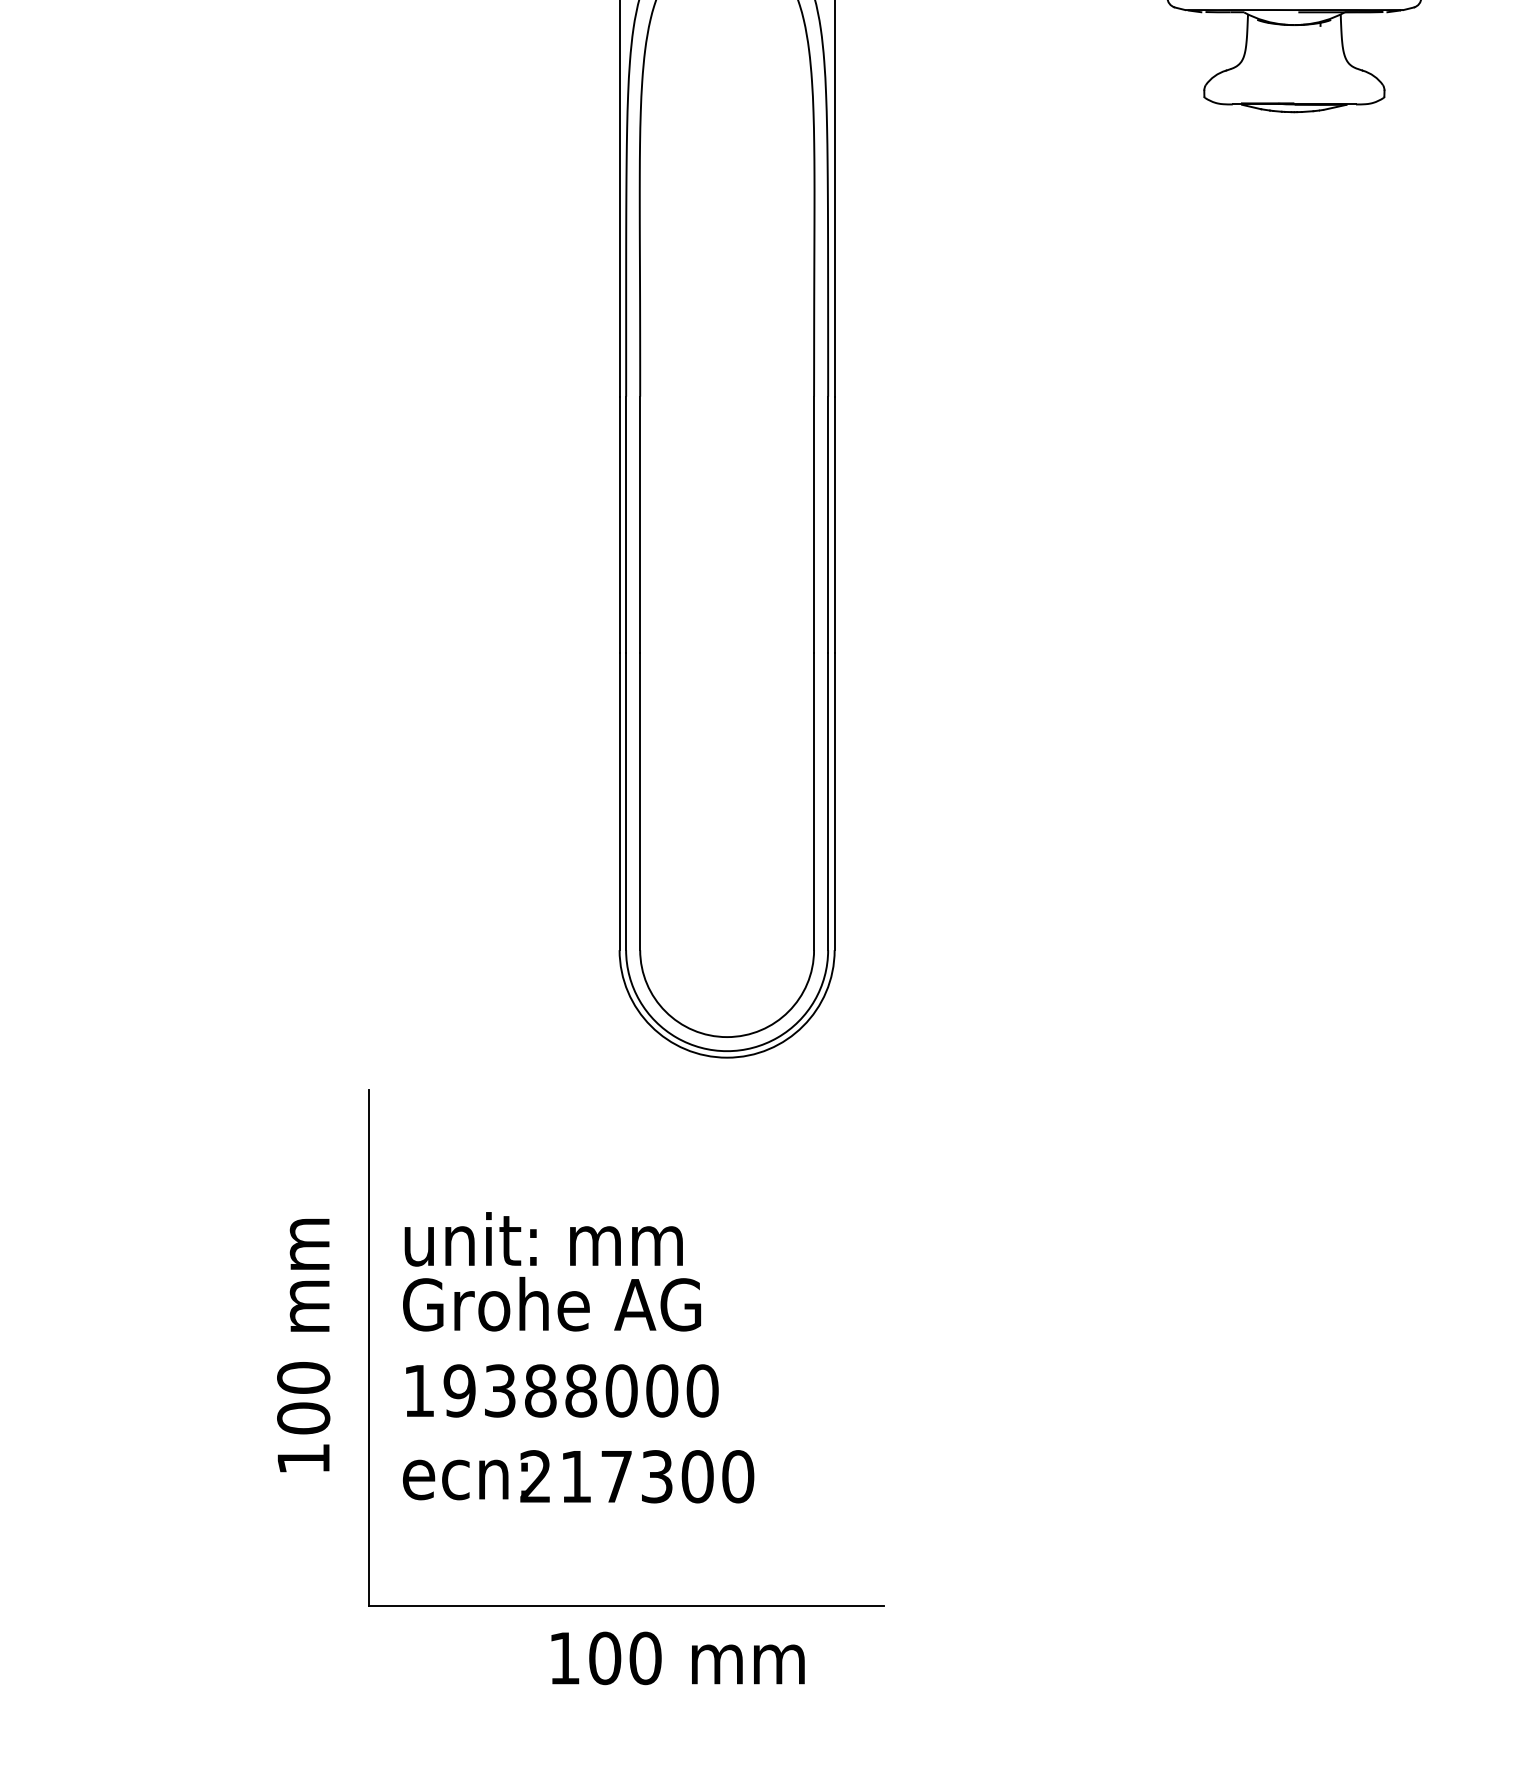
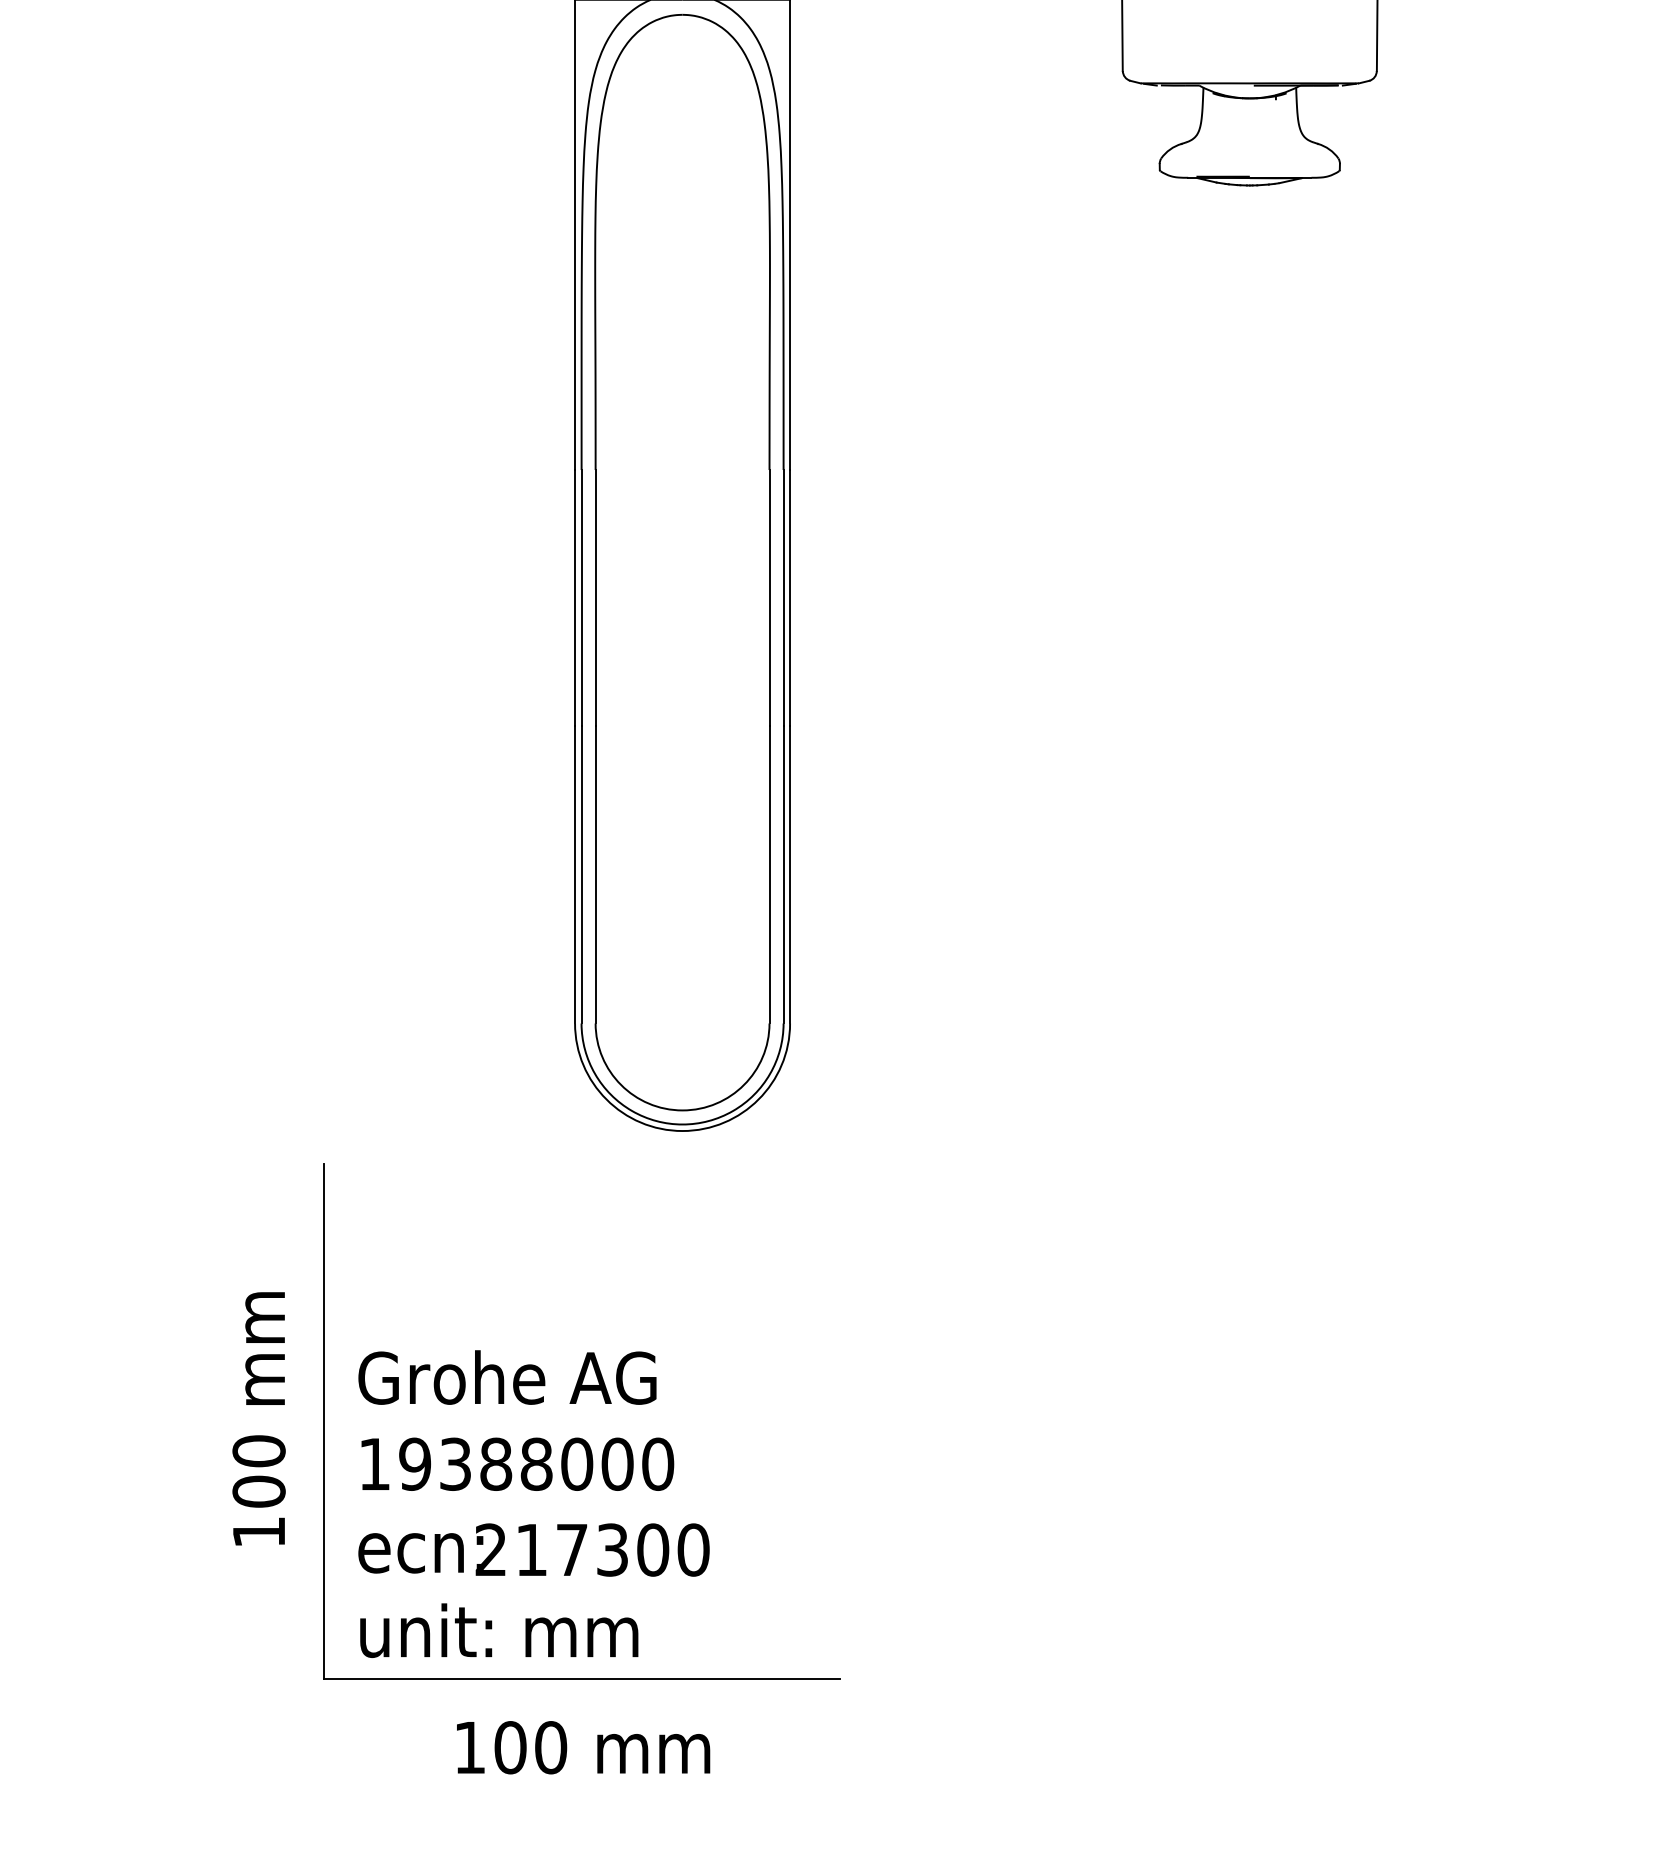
text: (544, 1239) -> (499, 1630), moved
text: (678, 1658) -> (583, 1747), moved

